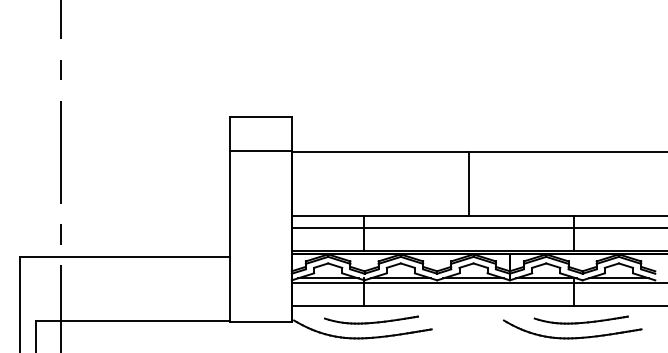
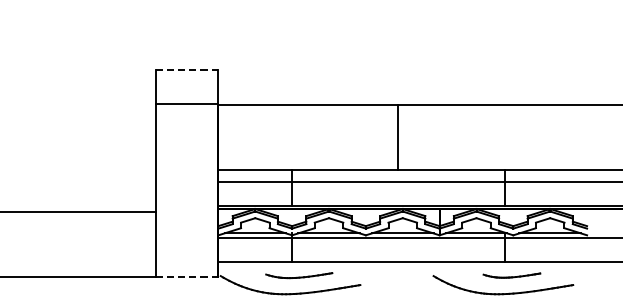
line: (260, 117) -> (186, 70), solid -> dashed
part: (371, 319) -> (299, 275), size x0.7
part: (580, 319) -> (511, 275), size x0.6
line: (260, 321) -> (186, 277), solid -> dashed

